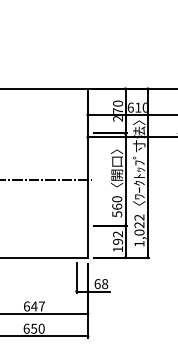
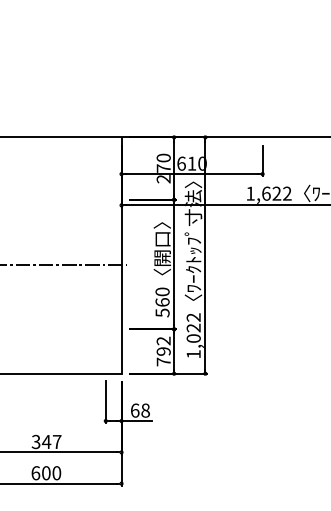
text: (117, 248) -> (163, 361), 192 -> 792
text: (26, 306) -> (35, 441), 647 -> 347
text: (33, 328) -> (45, 473), 650 -> 600

